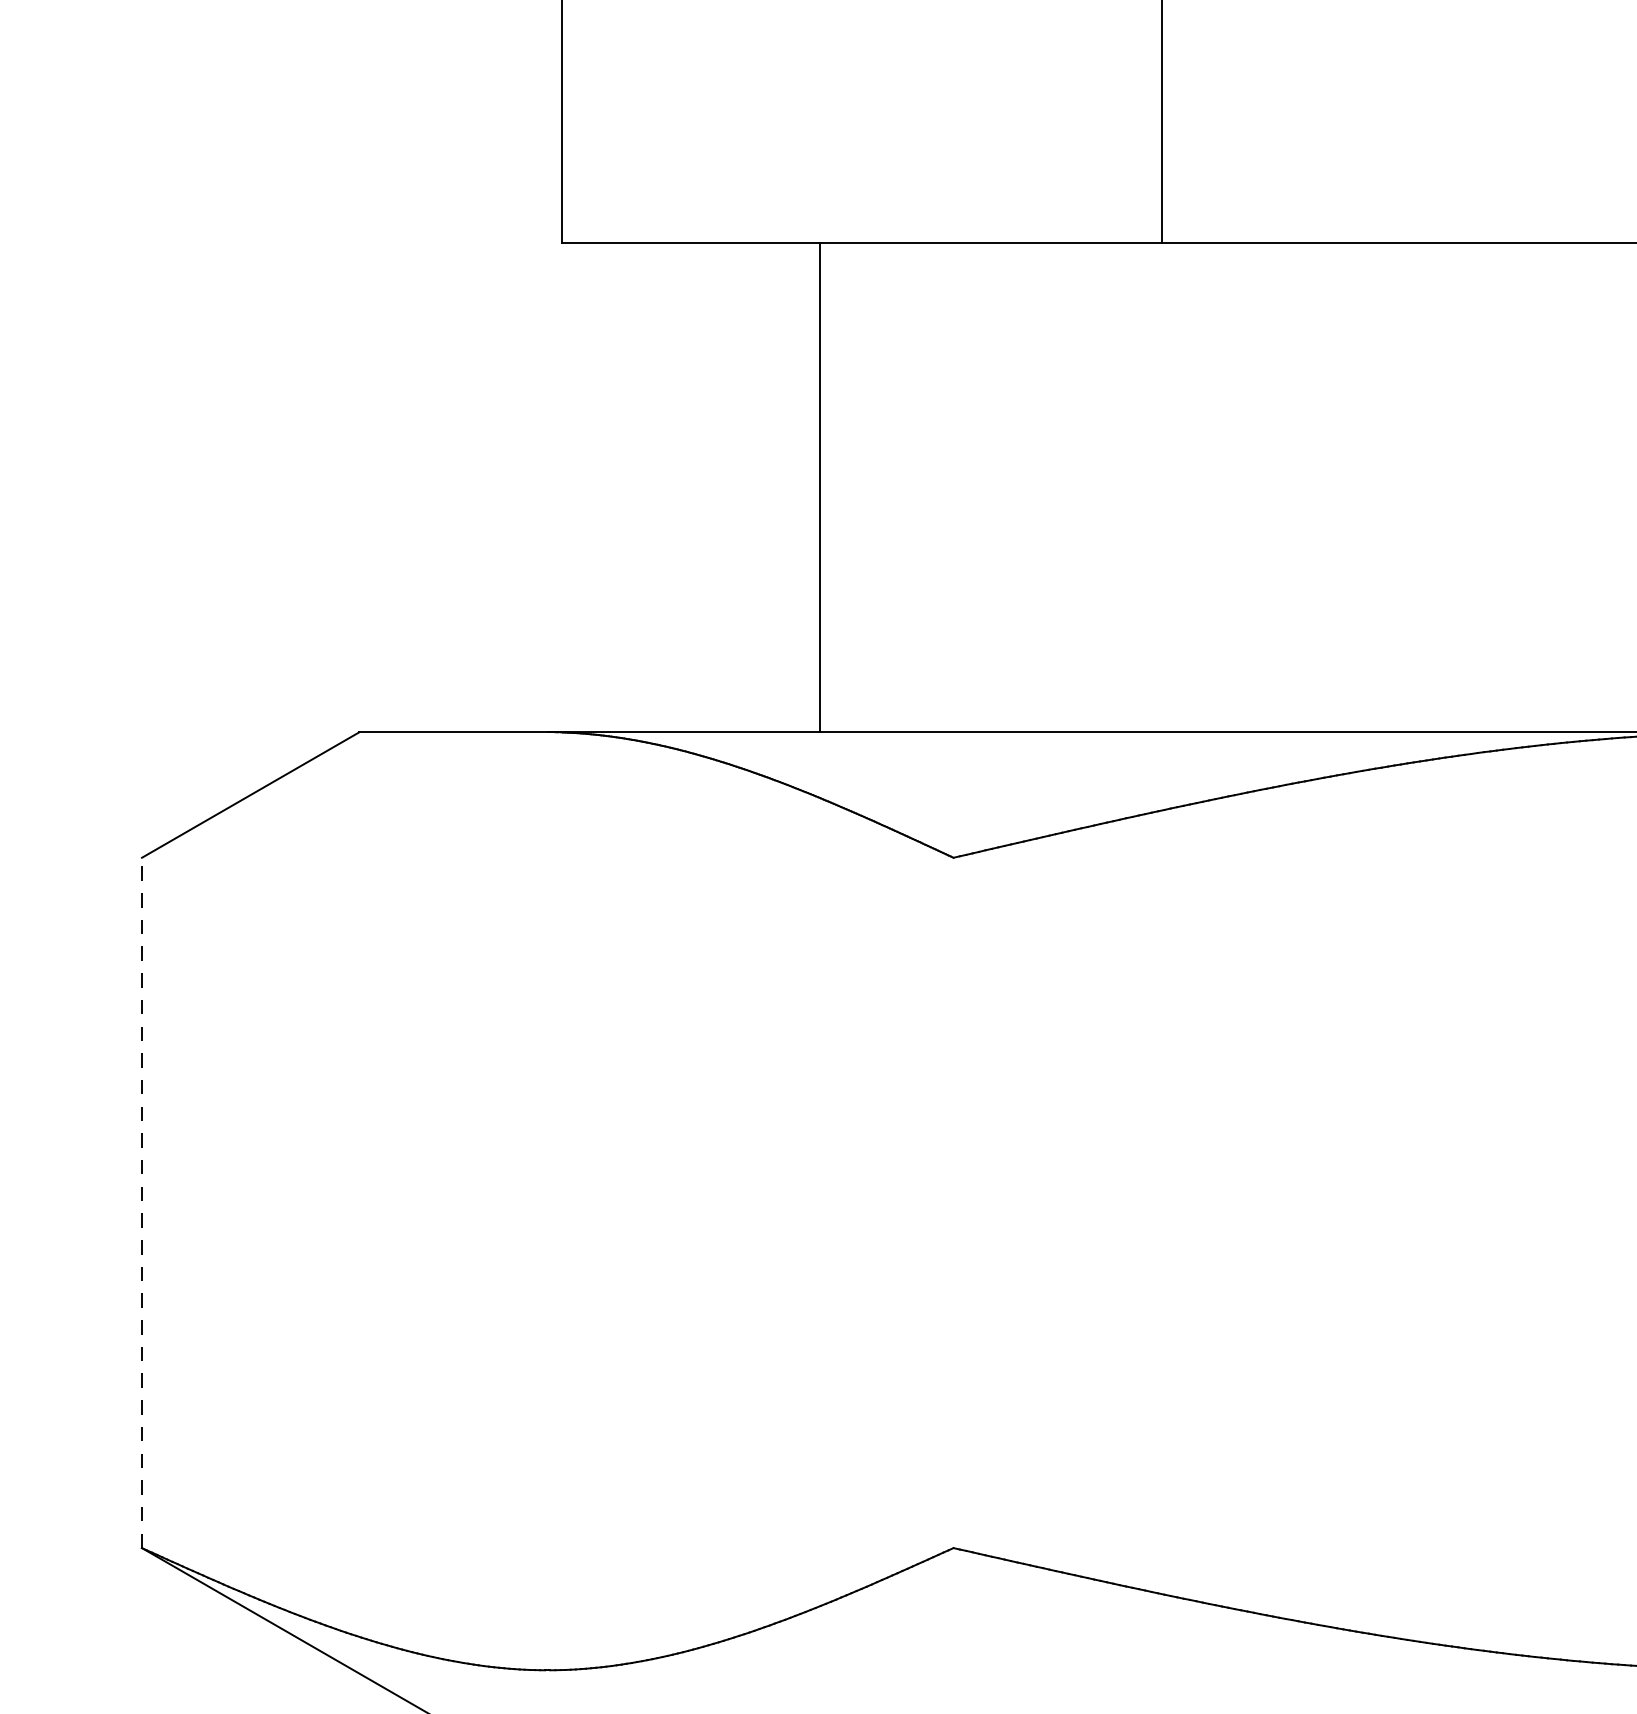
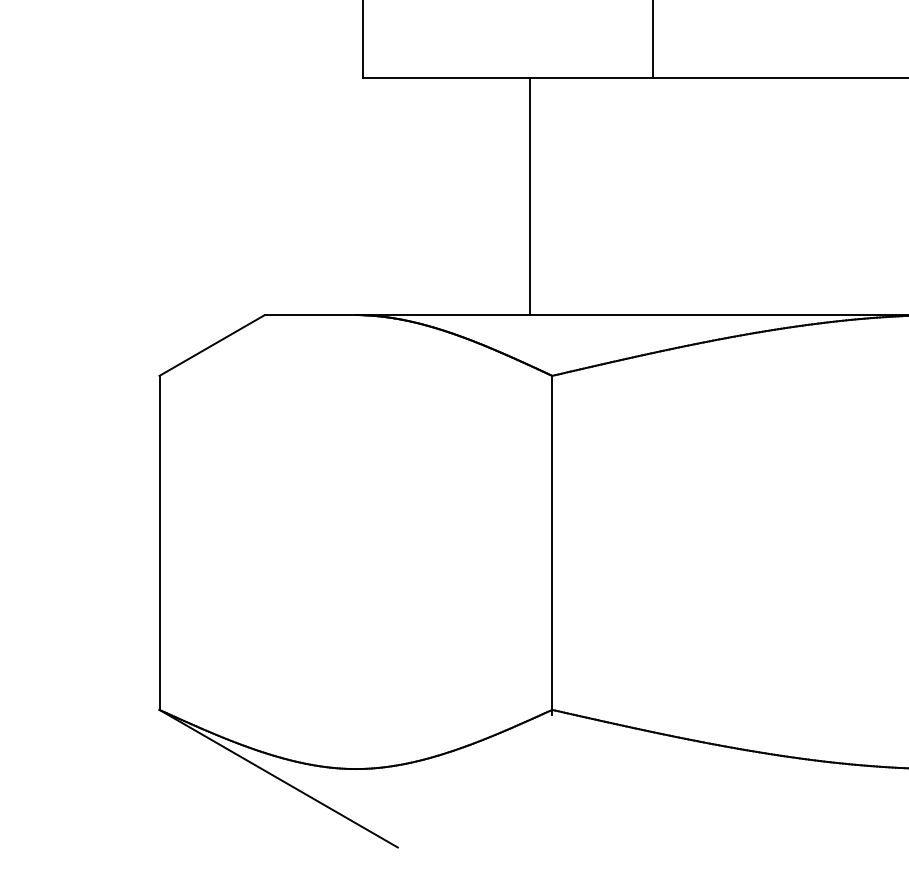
line: (819, 487) -> (529, 196), moved
line: (141, 1202) -> (159, 542), dashed -> solid
line: (954, 1206) -> (552, 544), added

